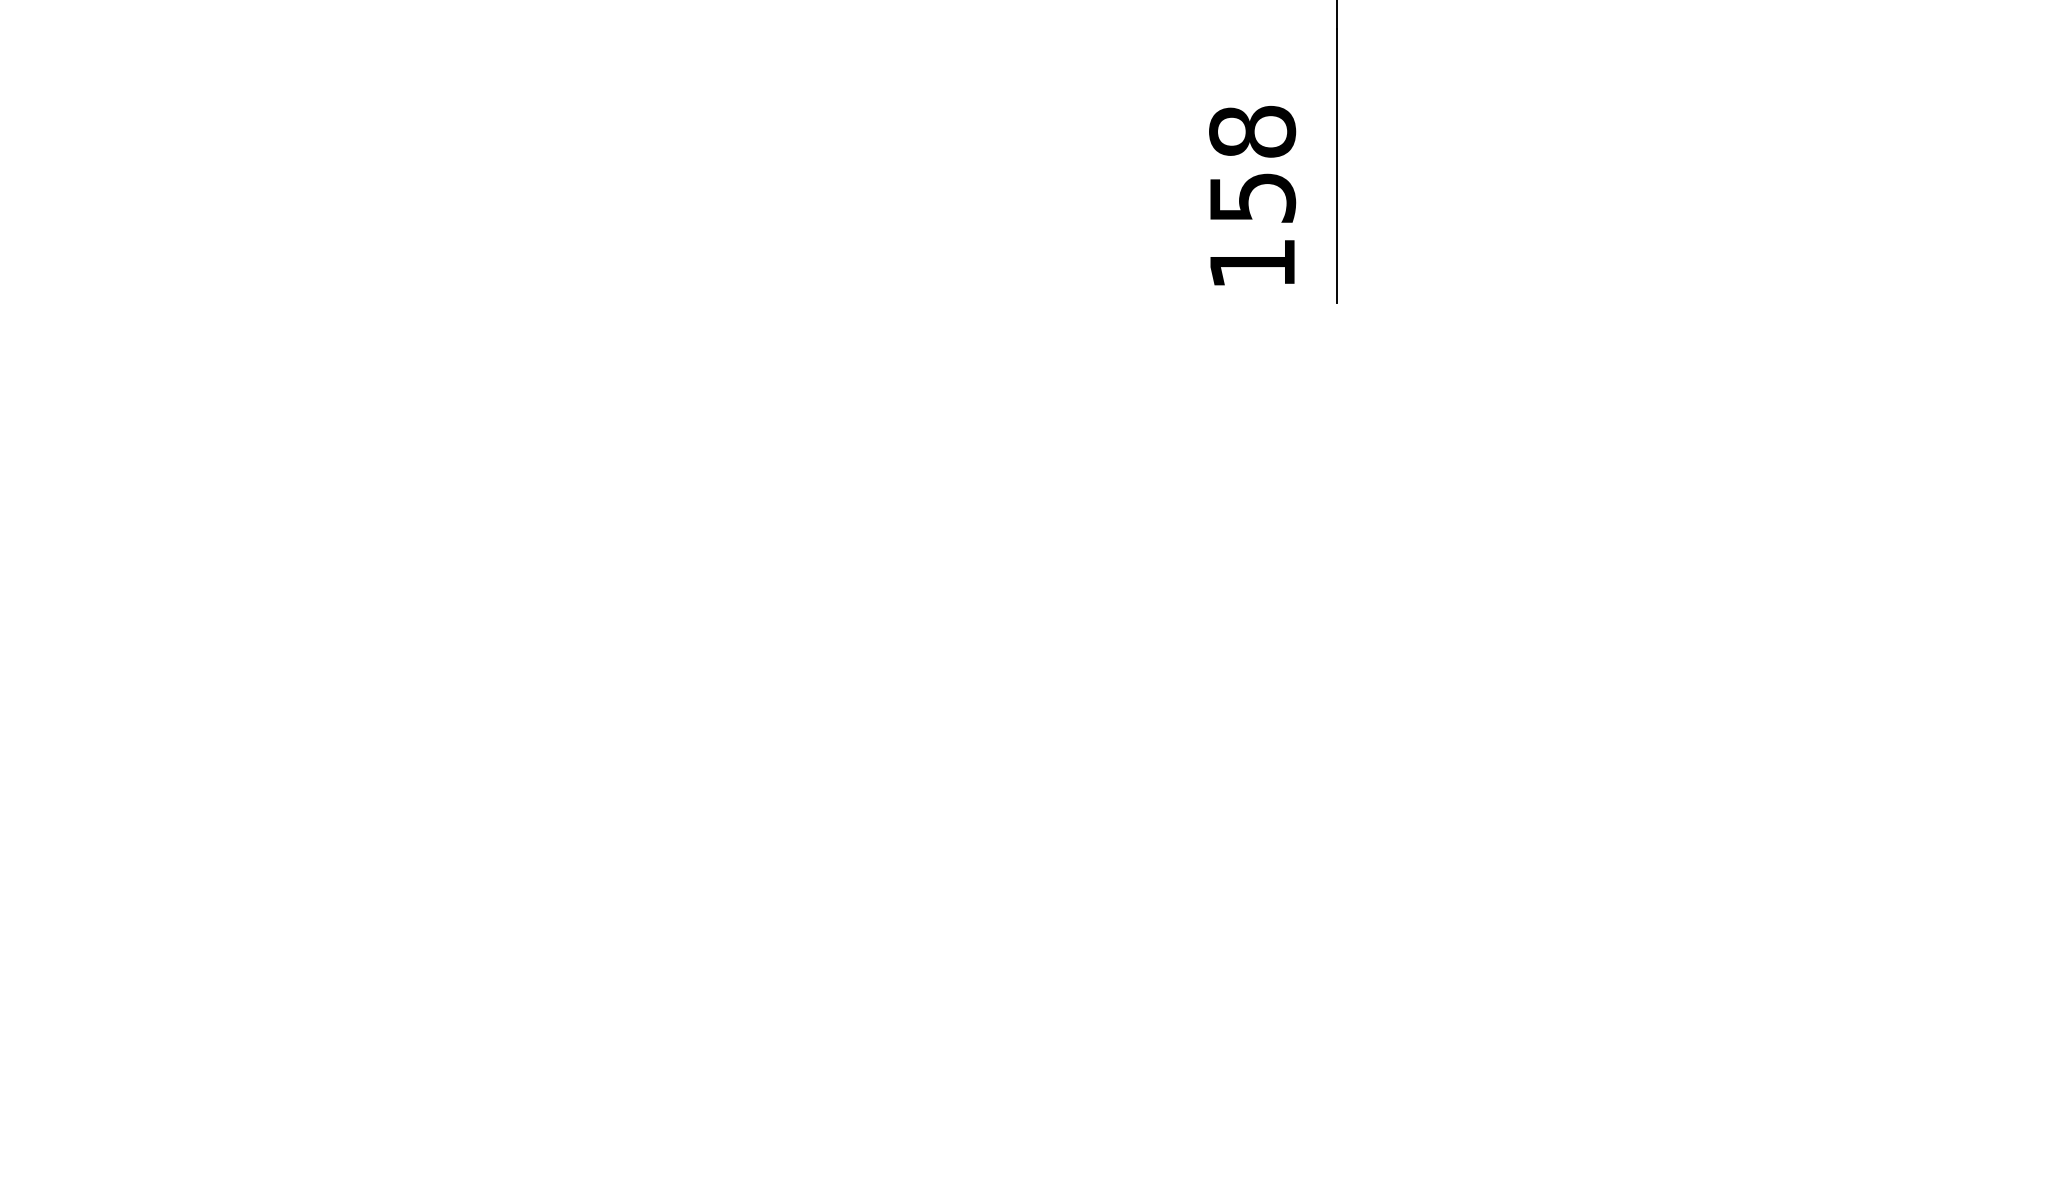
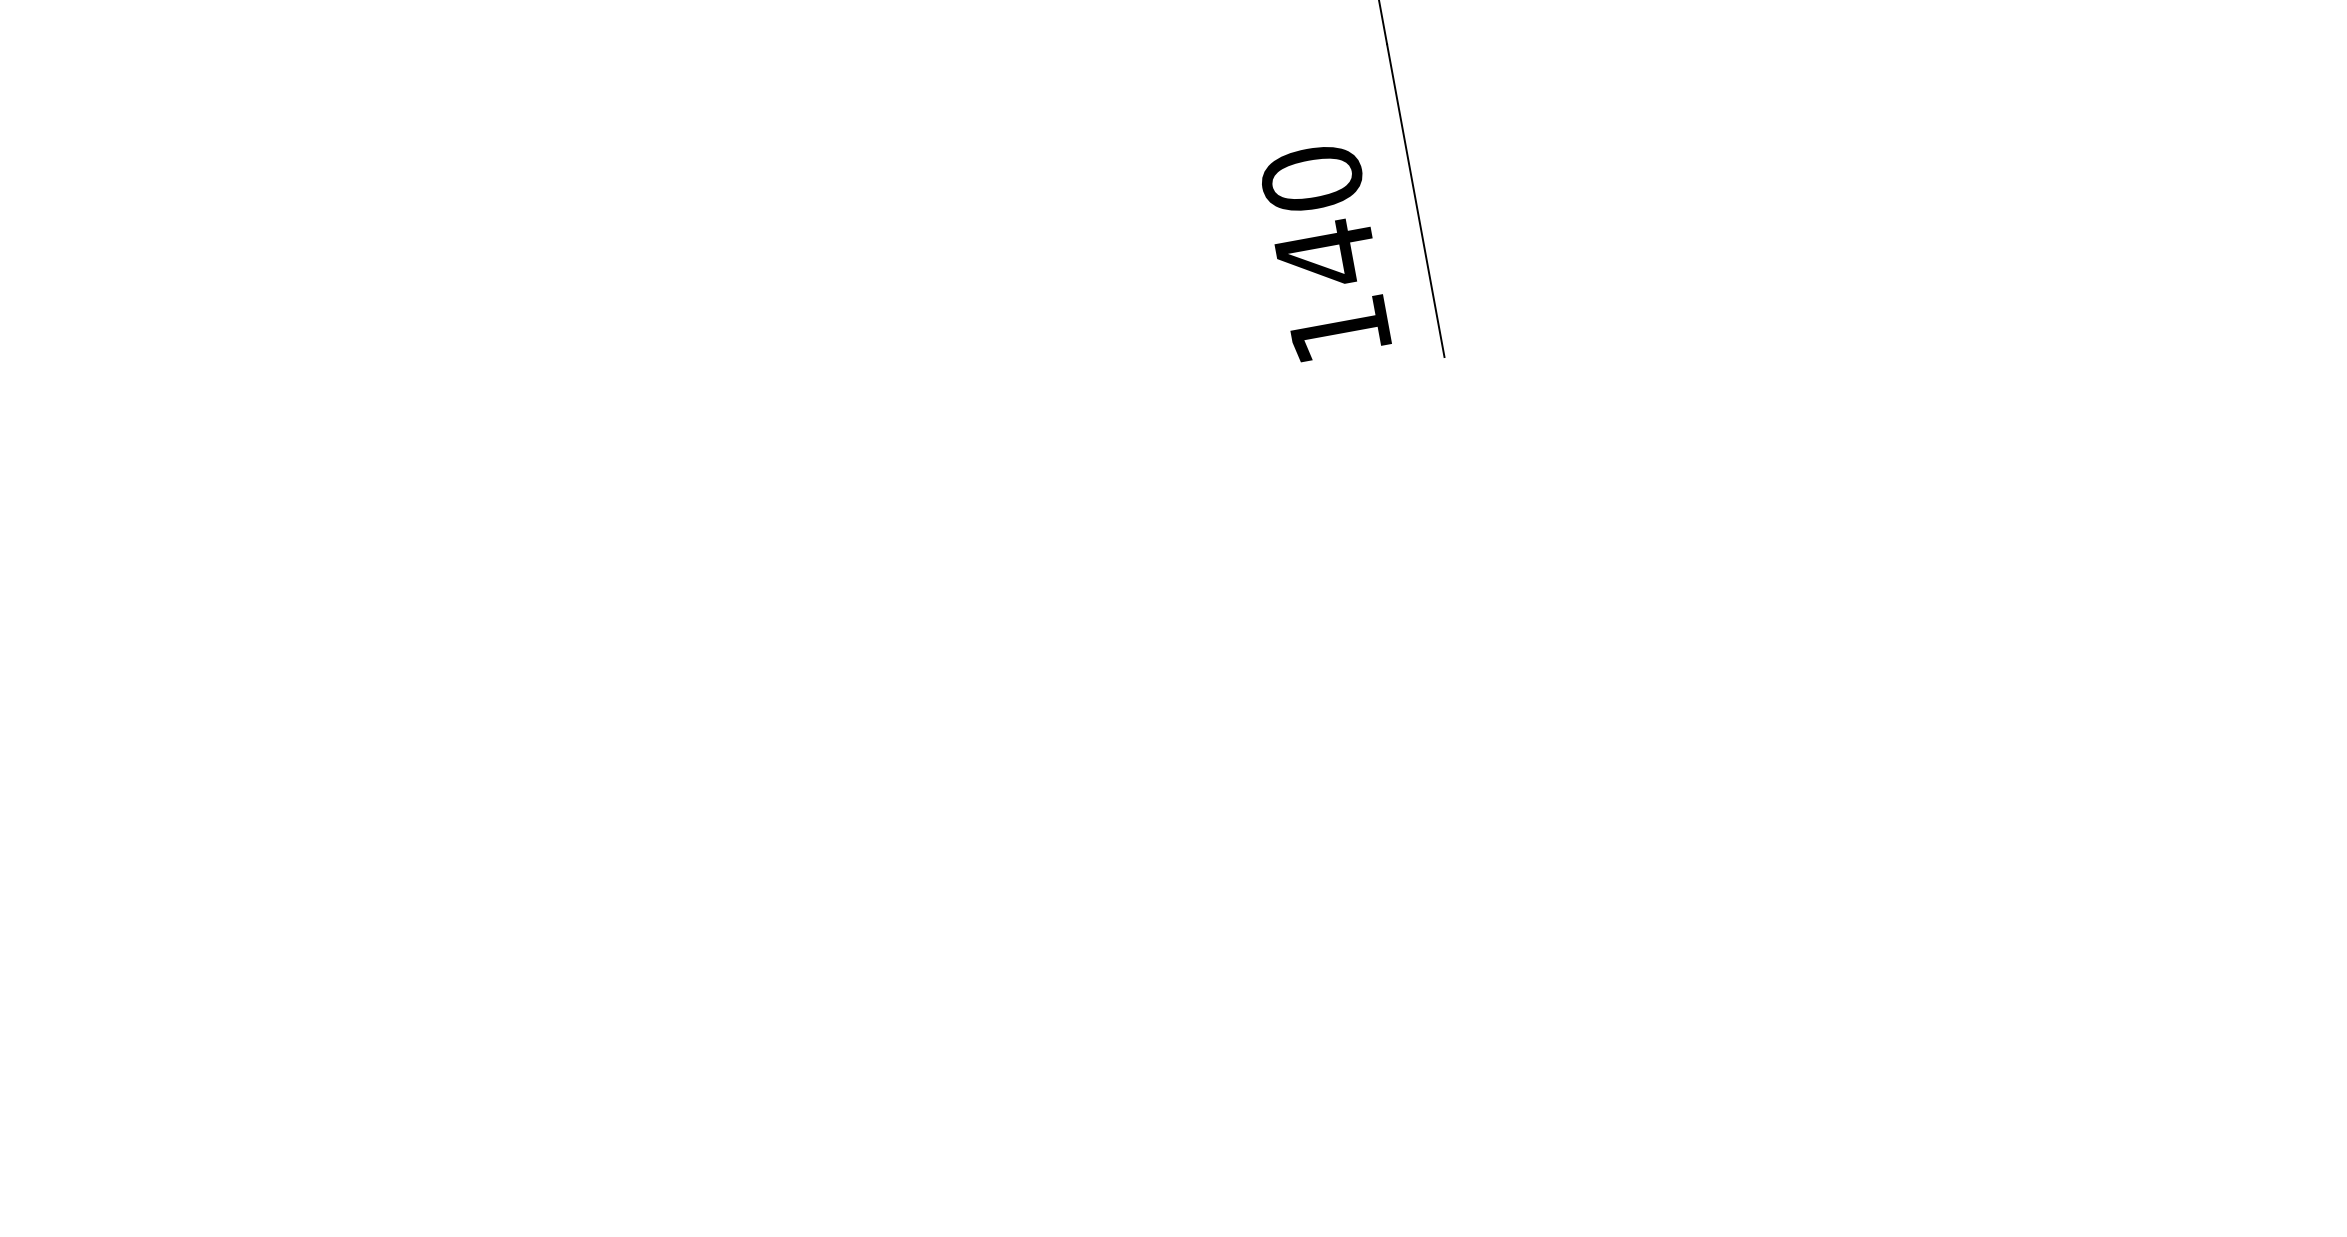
text: (1252, 165) -> (1319, 217), 158 -> 140

